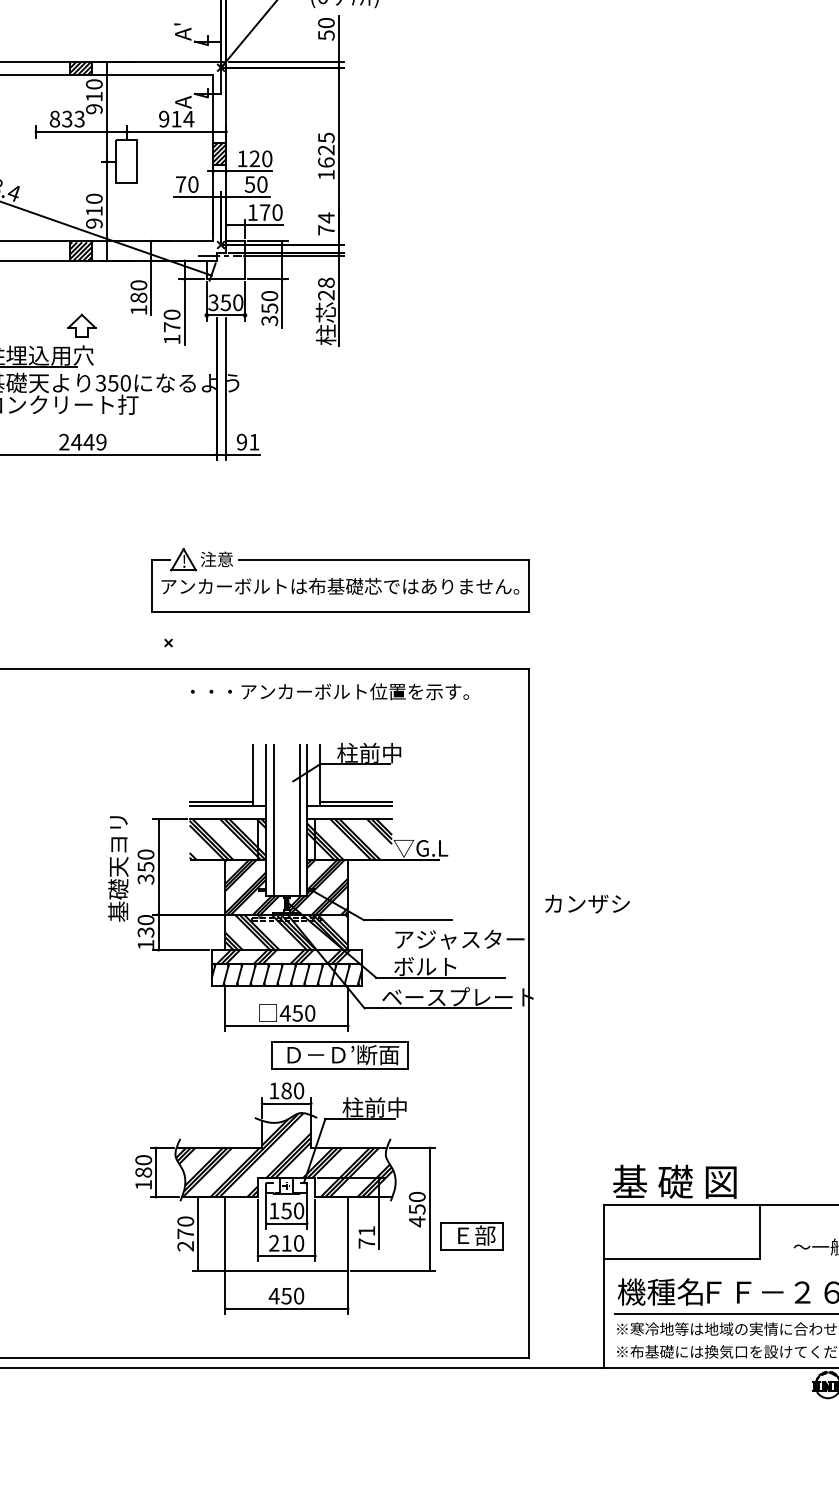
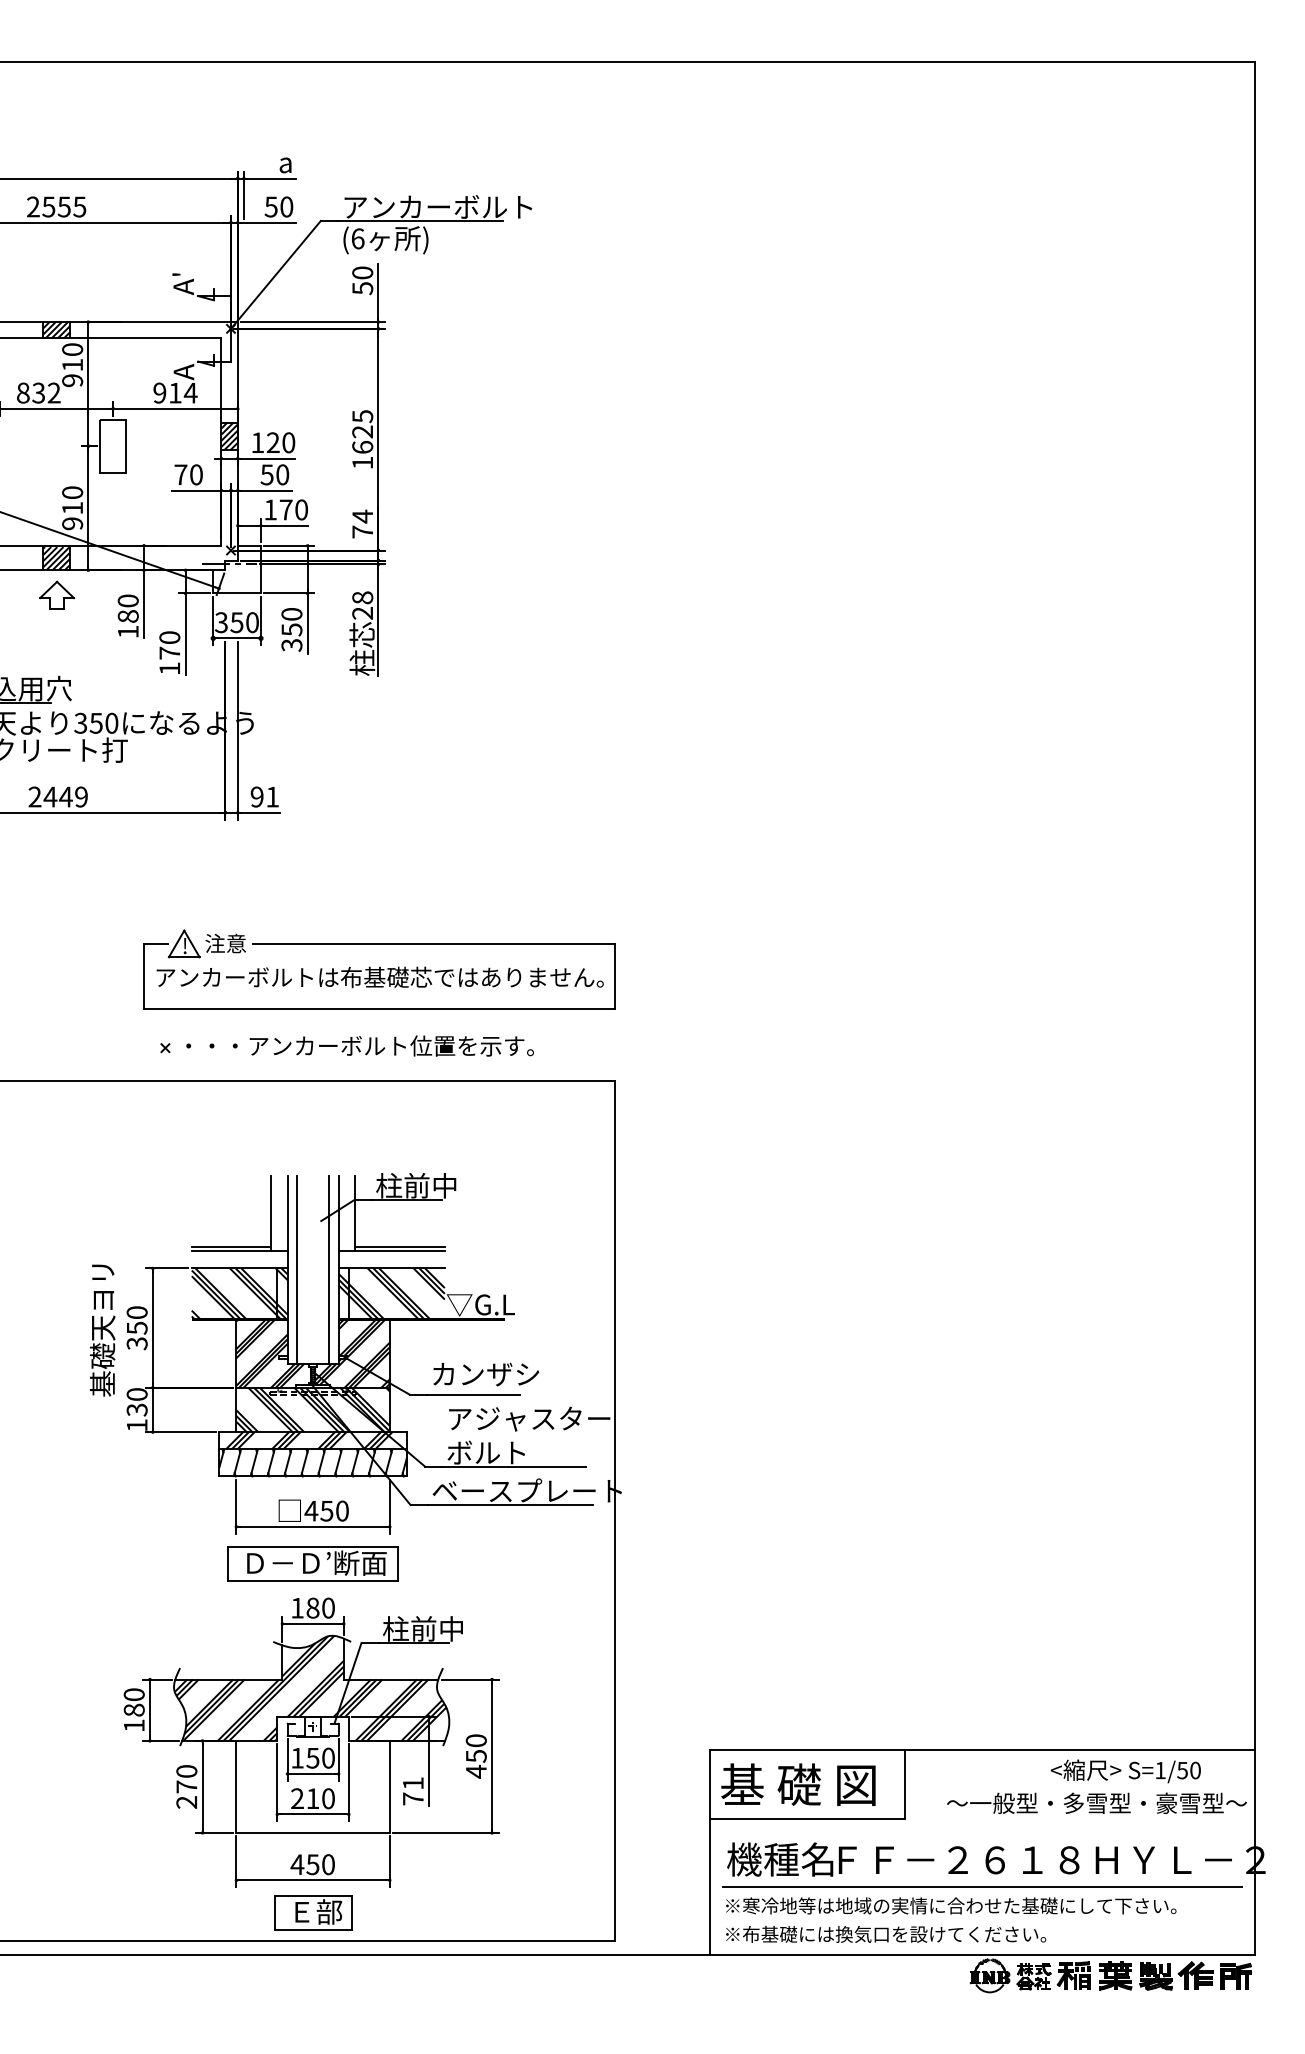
text: (79, 119) -> (53, 393), 833 -> 832
part: (81, 325) -> (56, 594), moved
text: (329, 691) -> (359, 1045), moved
text: (586, 904) -> (485, 1374), moved
part: (339, 1055) -> (312, 1563), moved
text: (674, 1181) -> (798, 1784), moved
part: (472, 1235) -> (313, 1912), moved

